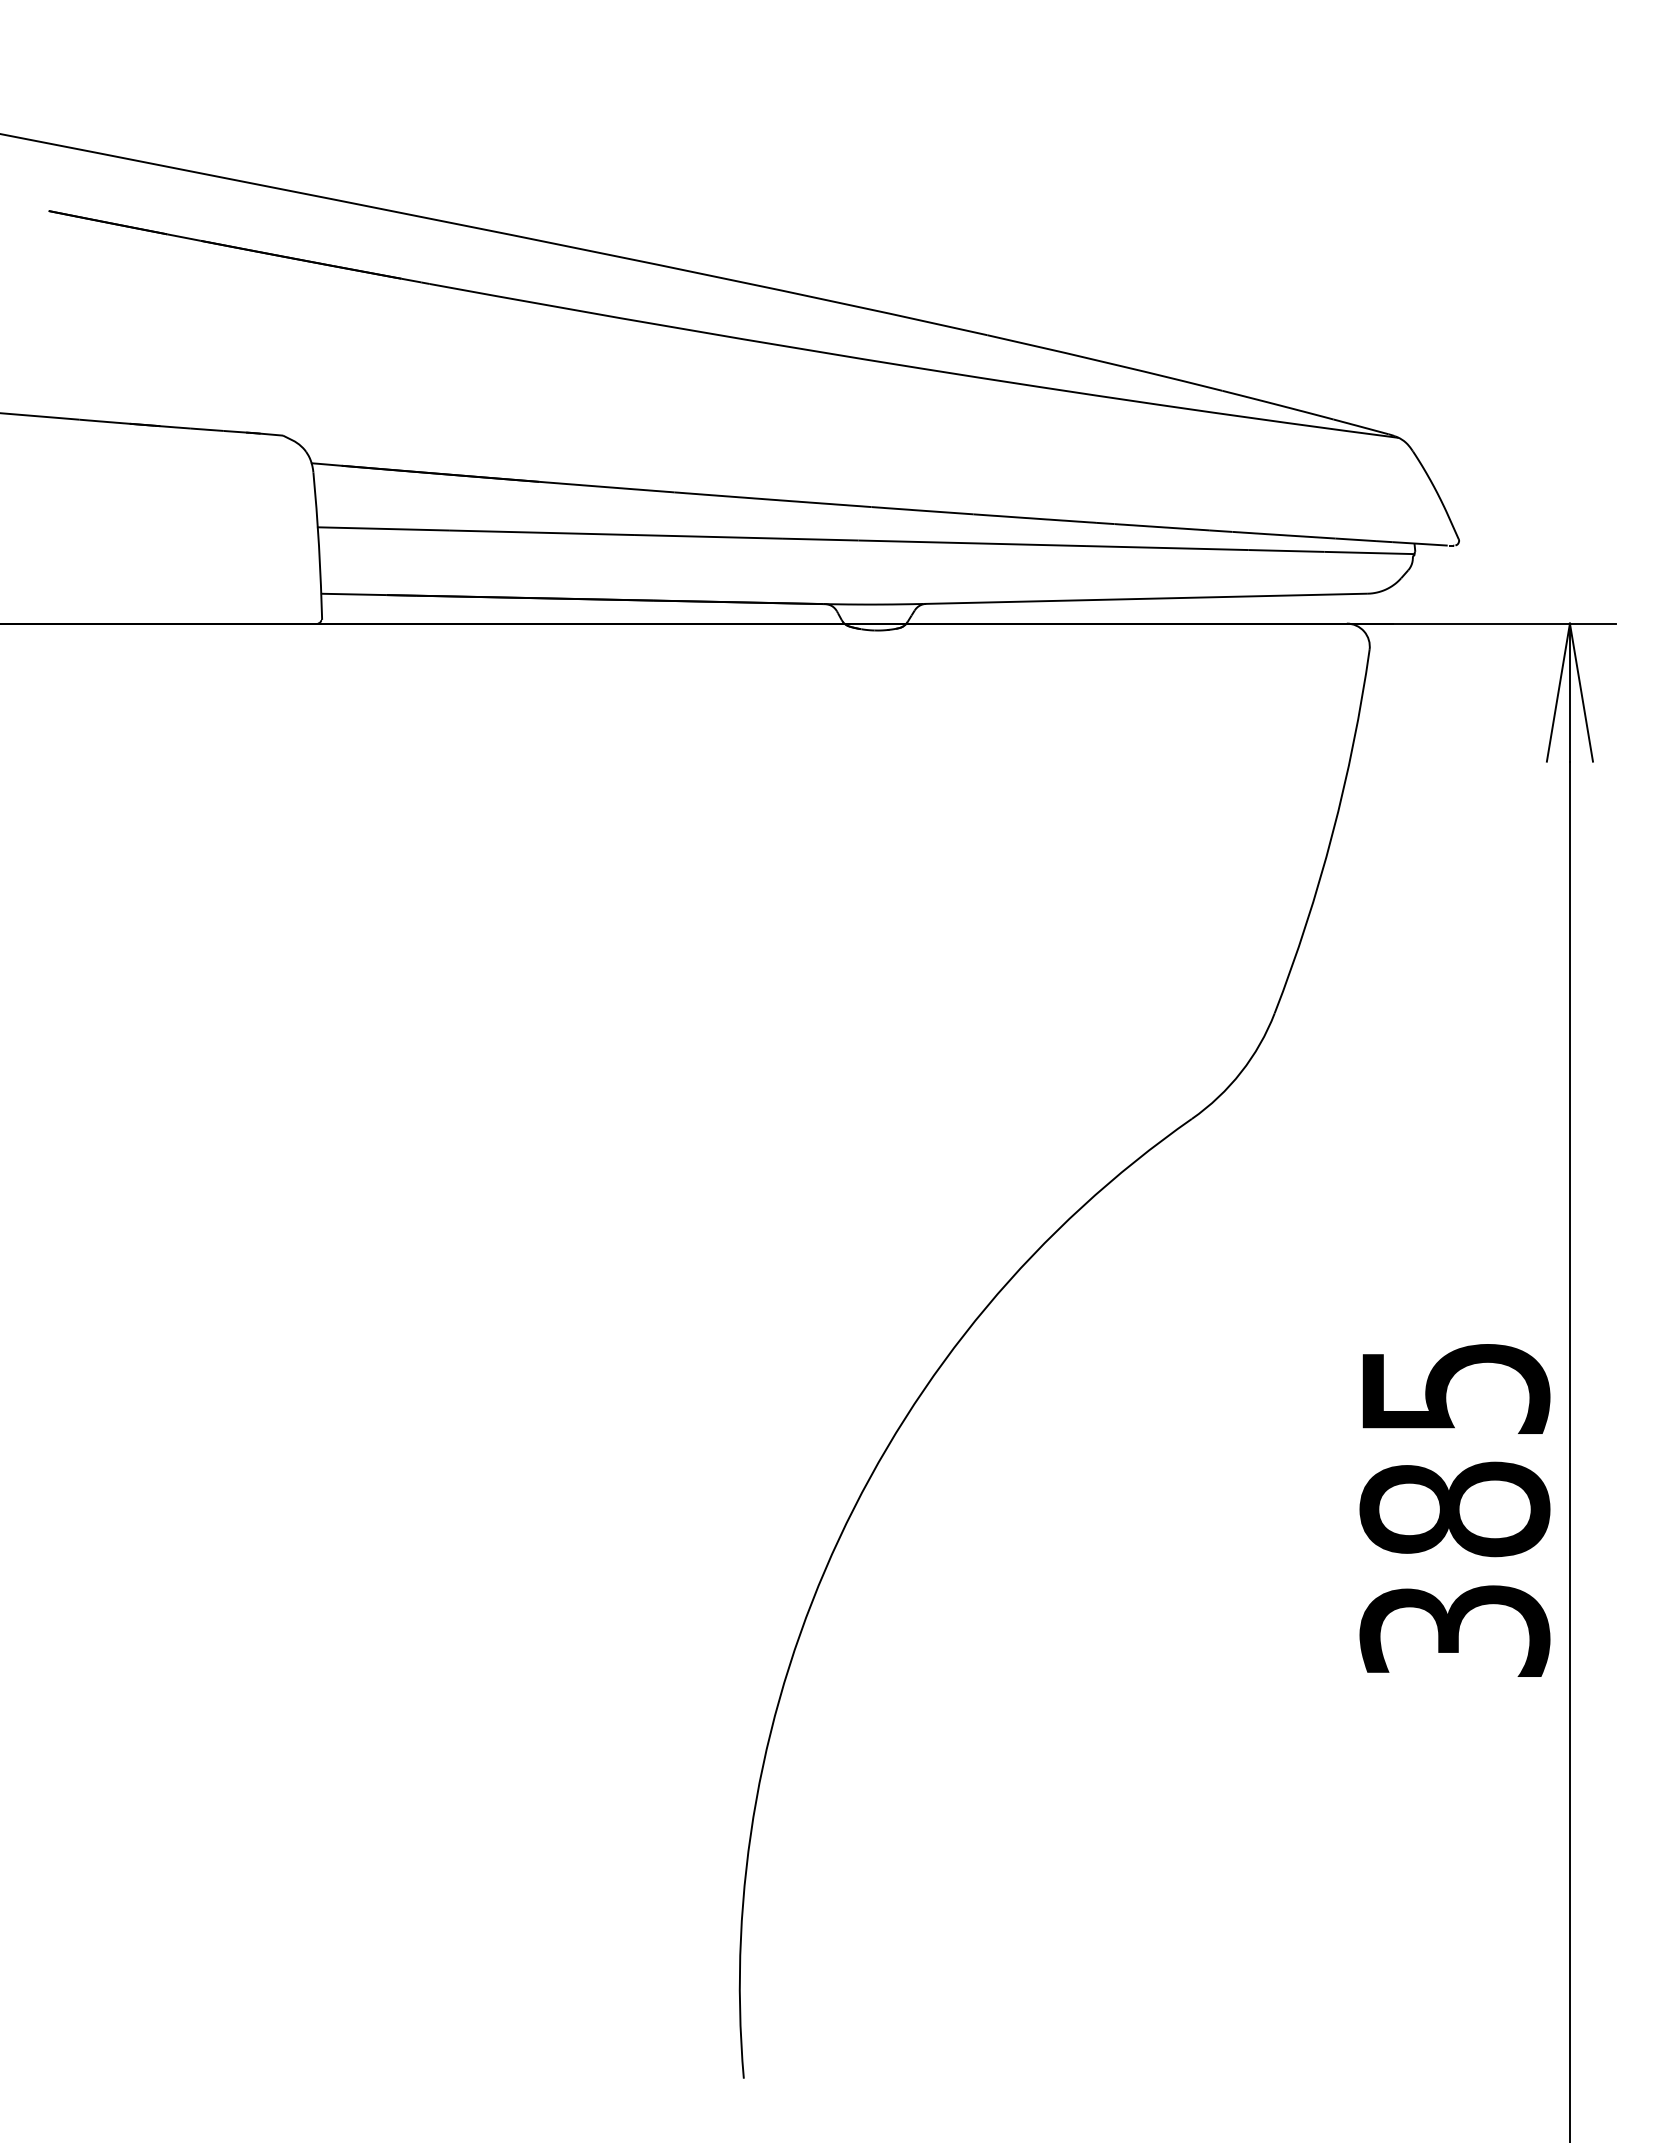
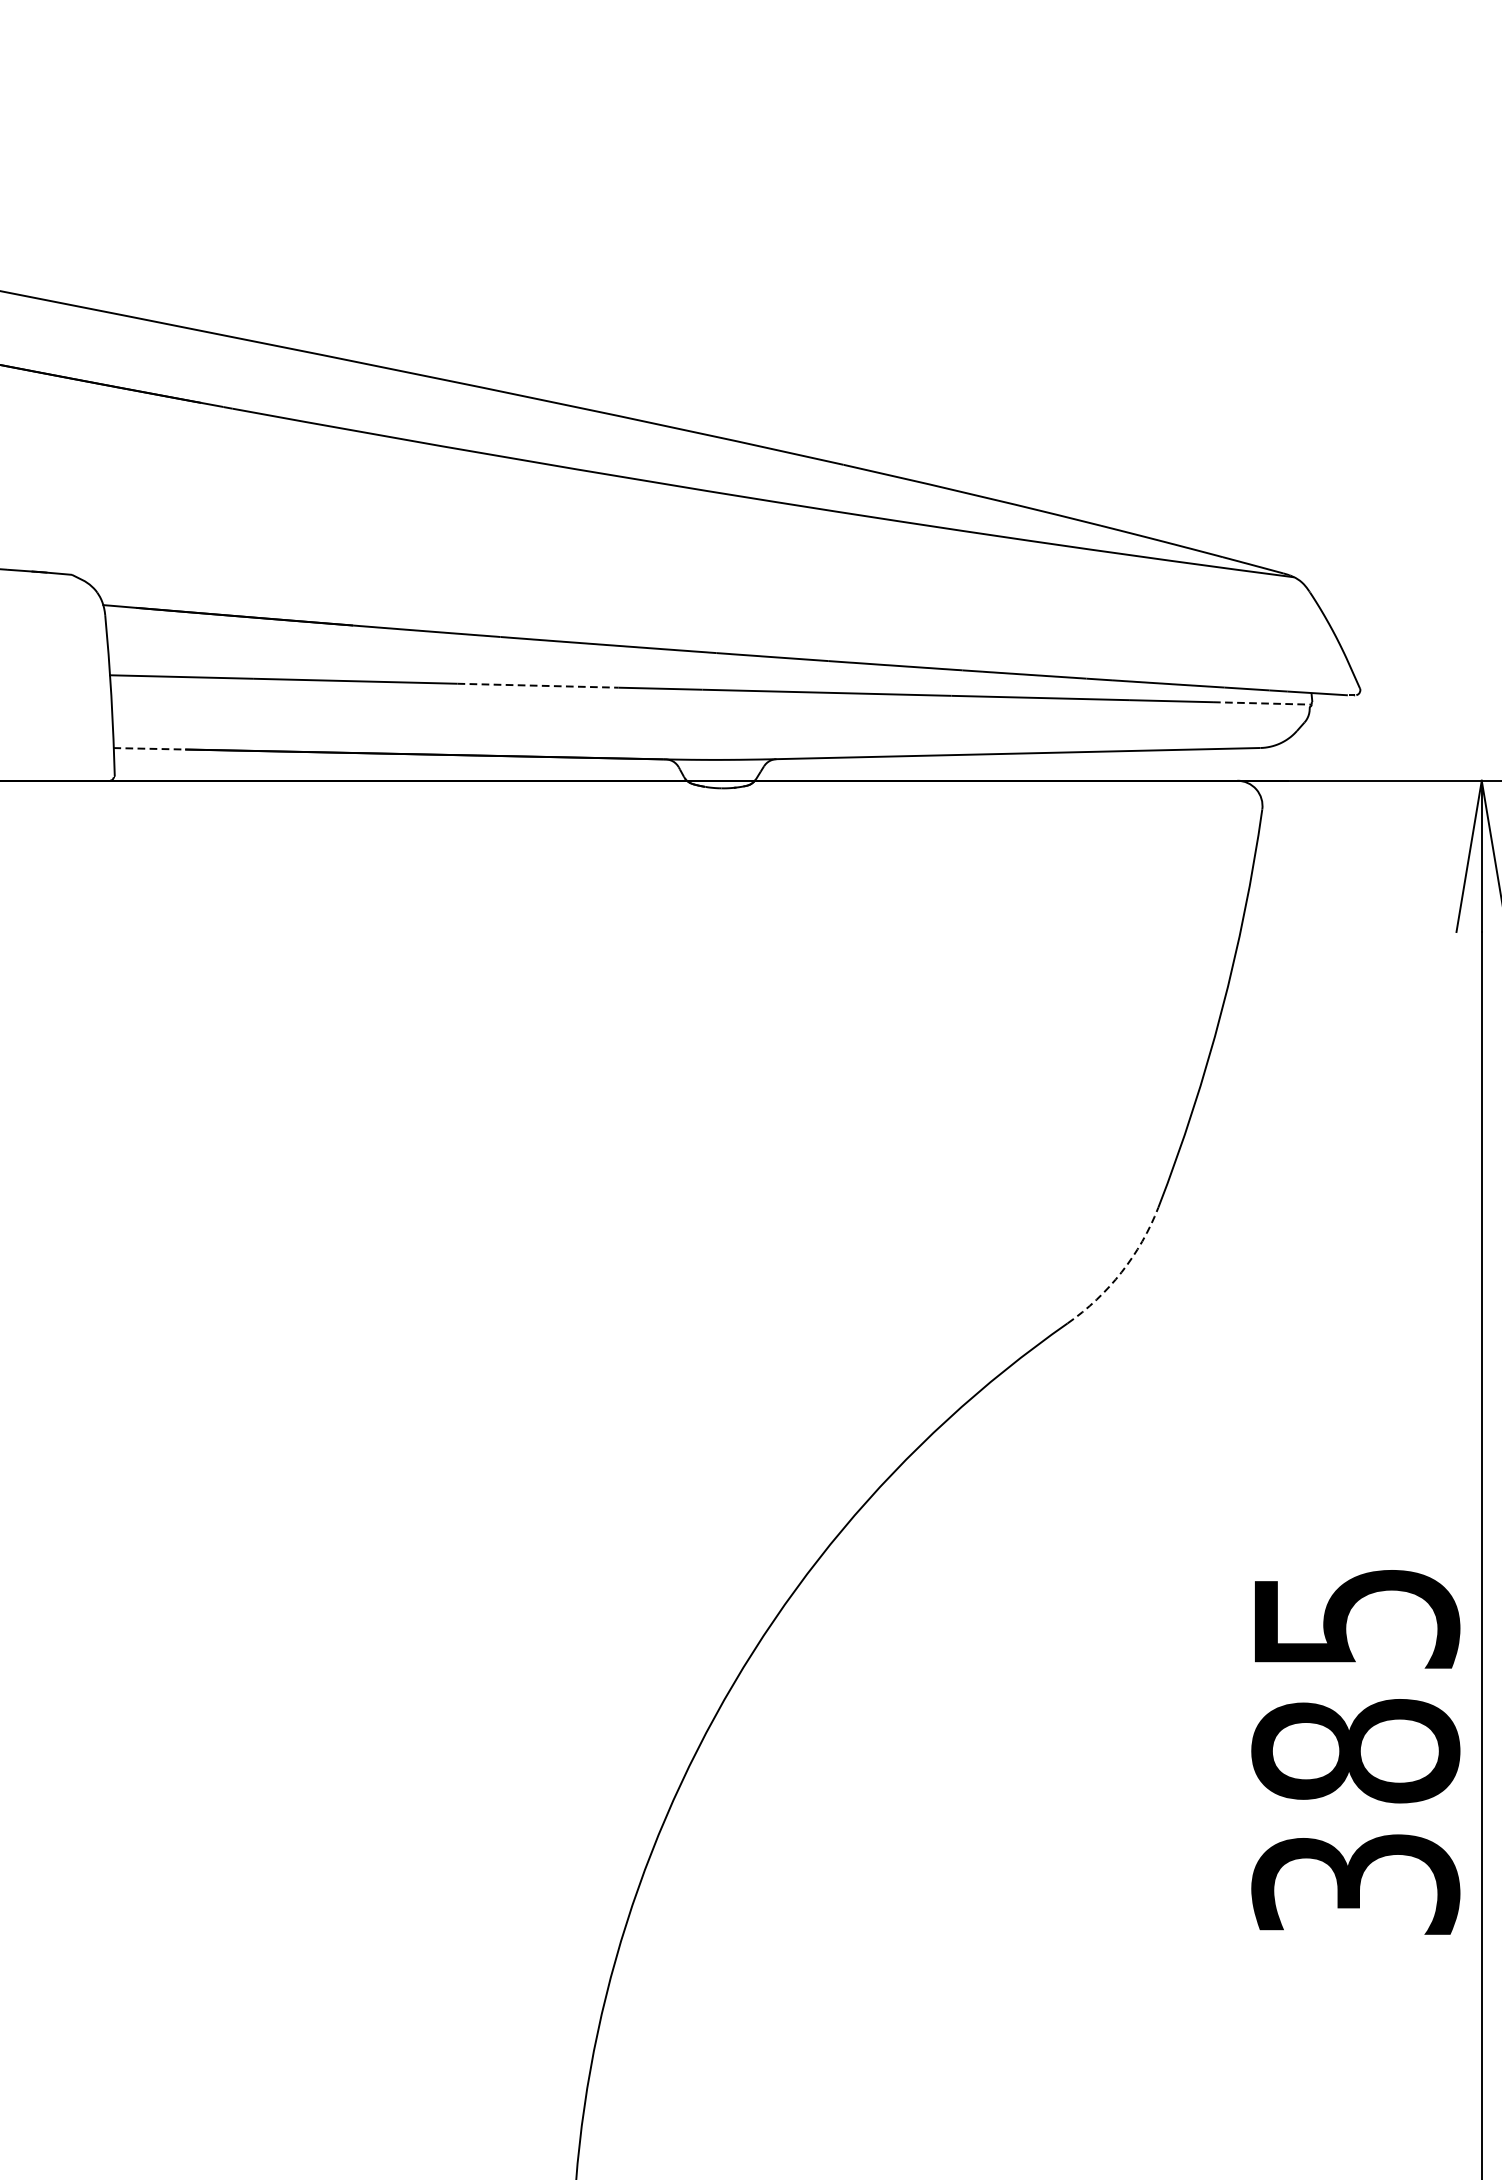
line: (708, 536) -> (538, 685), solid -> dashed
line: (1370, 553) -> (1263, 703), solid -> dashed
line: (353, 594) -> (149, 748), solid -> dashed
arc: (1241, 1072) -> (1121, 1272), solid -> dashed

